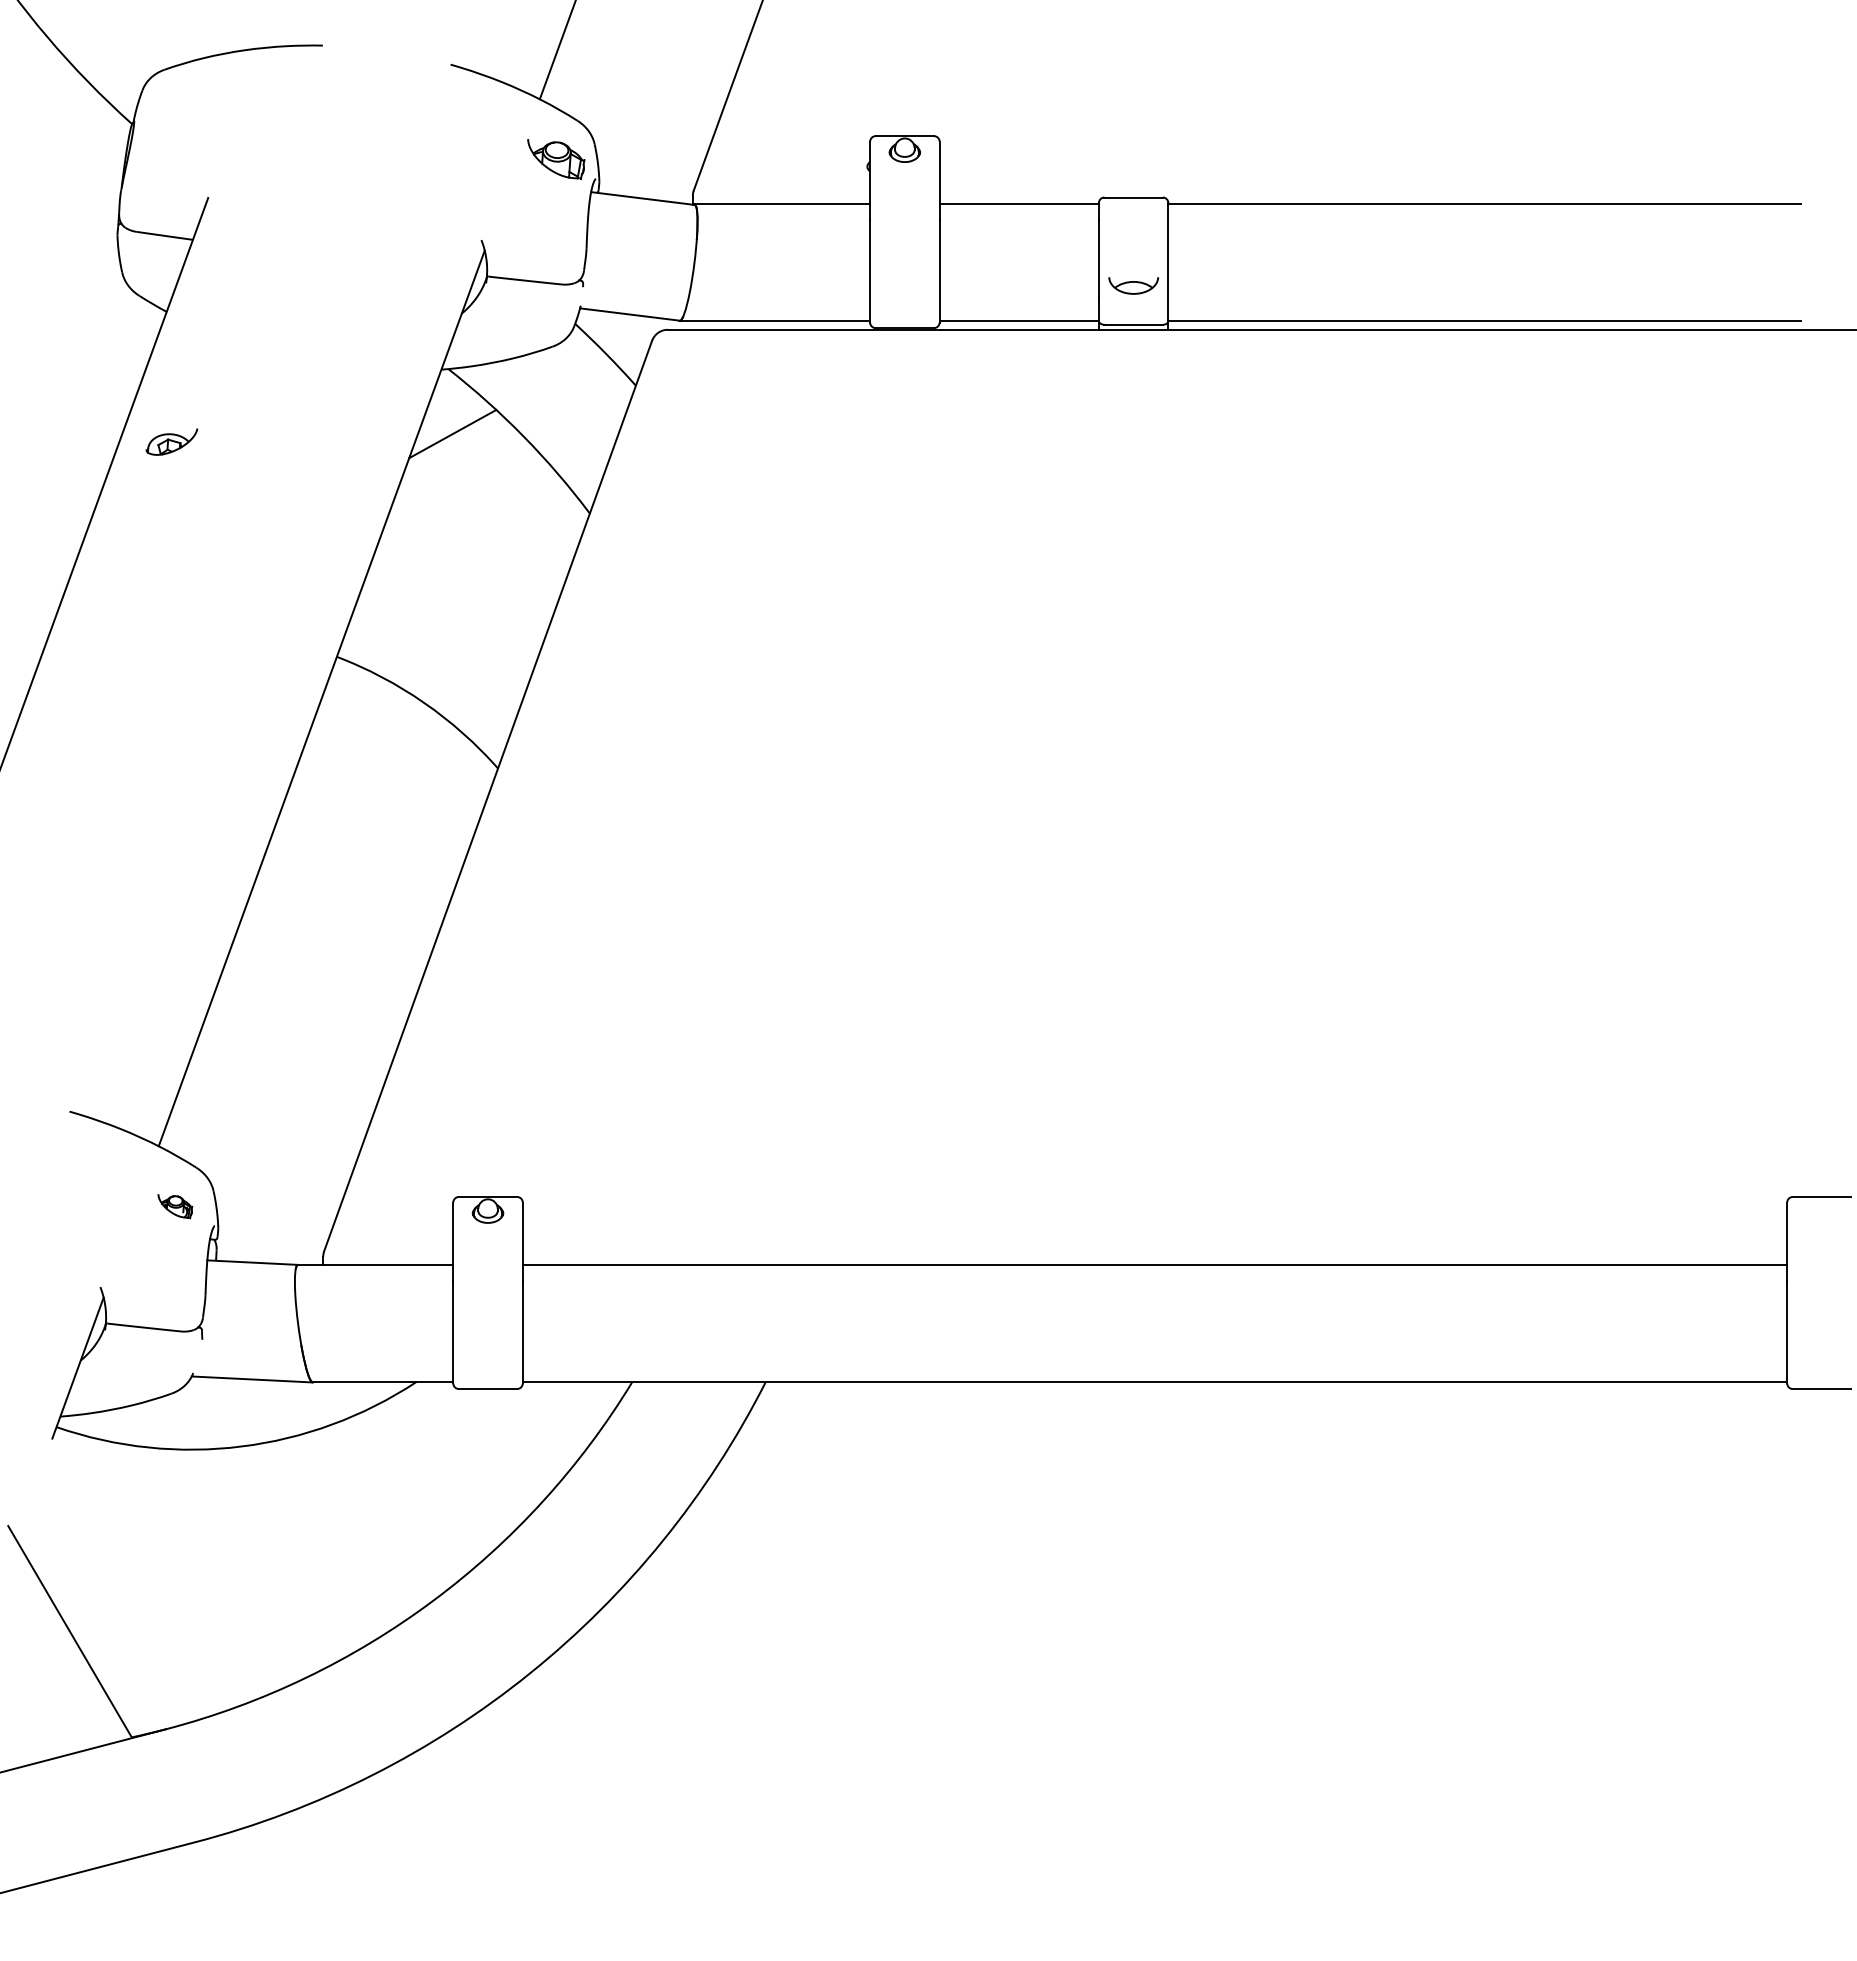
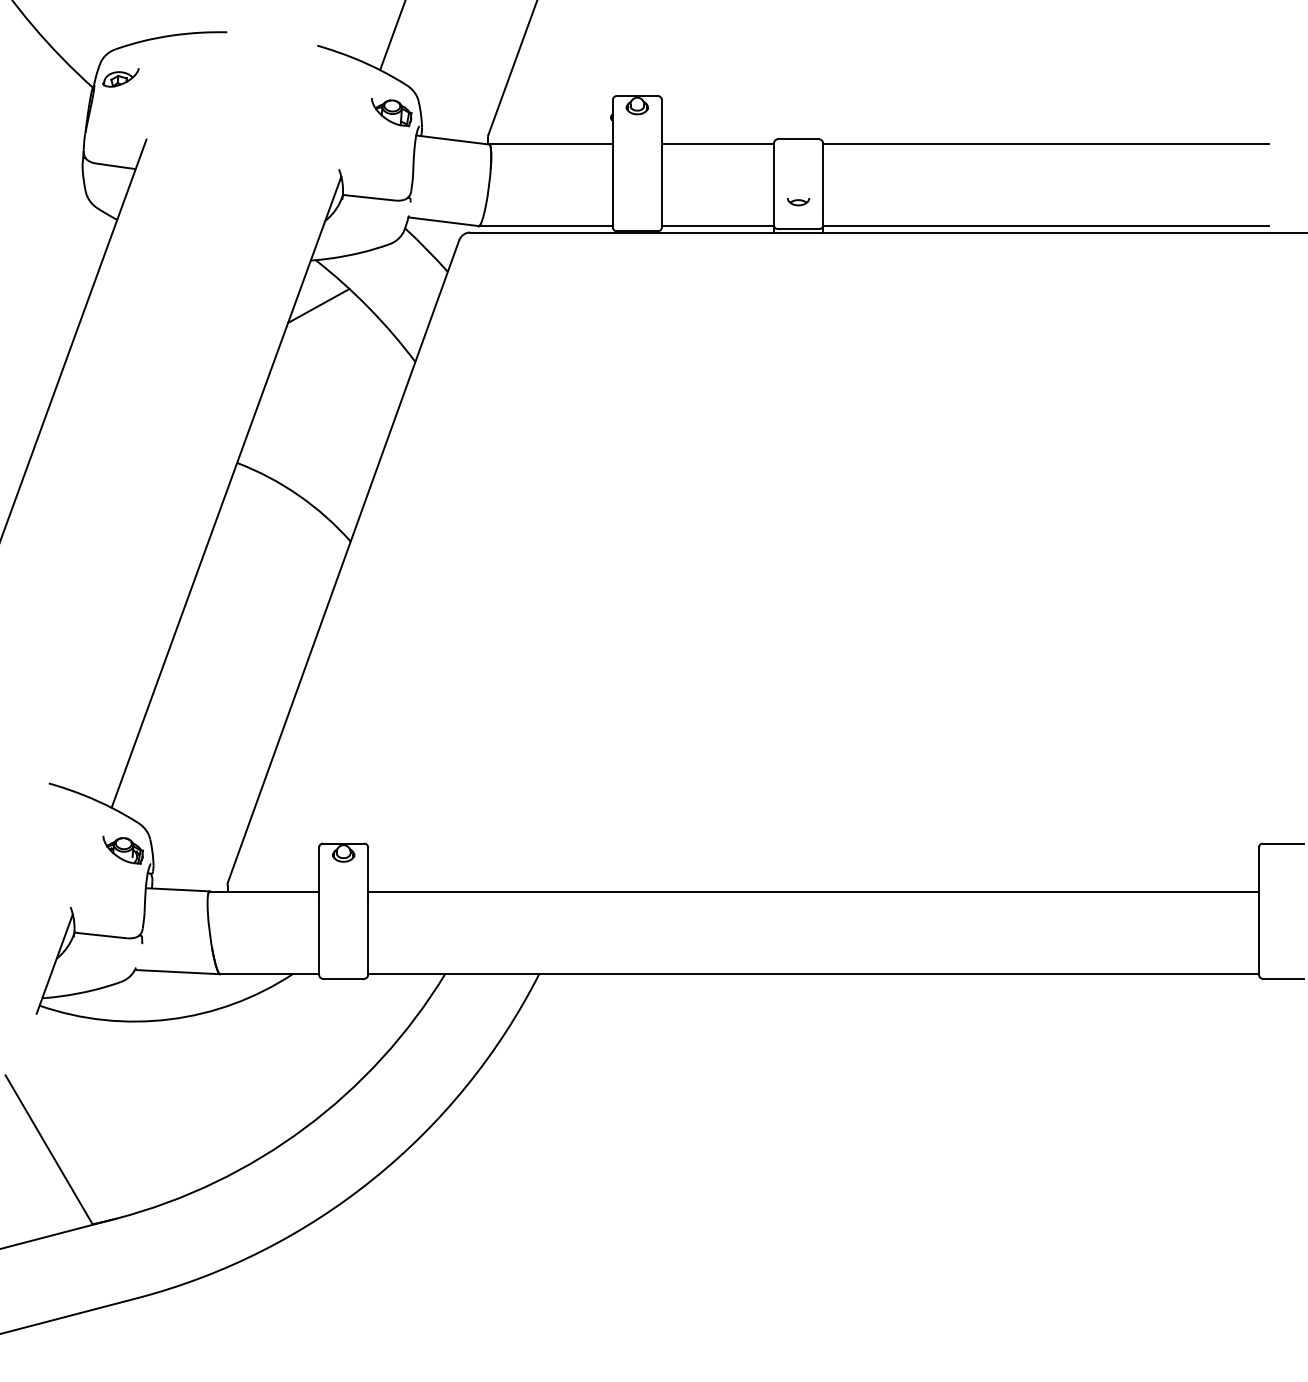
part: (1133, 286) -> (798, 202), size x0.62
part: (171, 441) -> (120, 77), moved
part: (175, 1206) -> (123, 850), size x1.67

